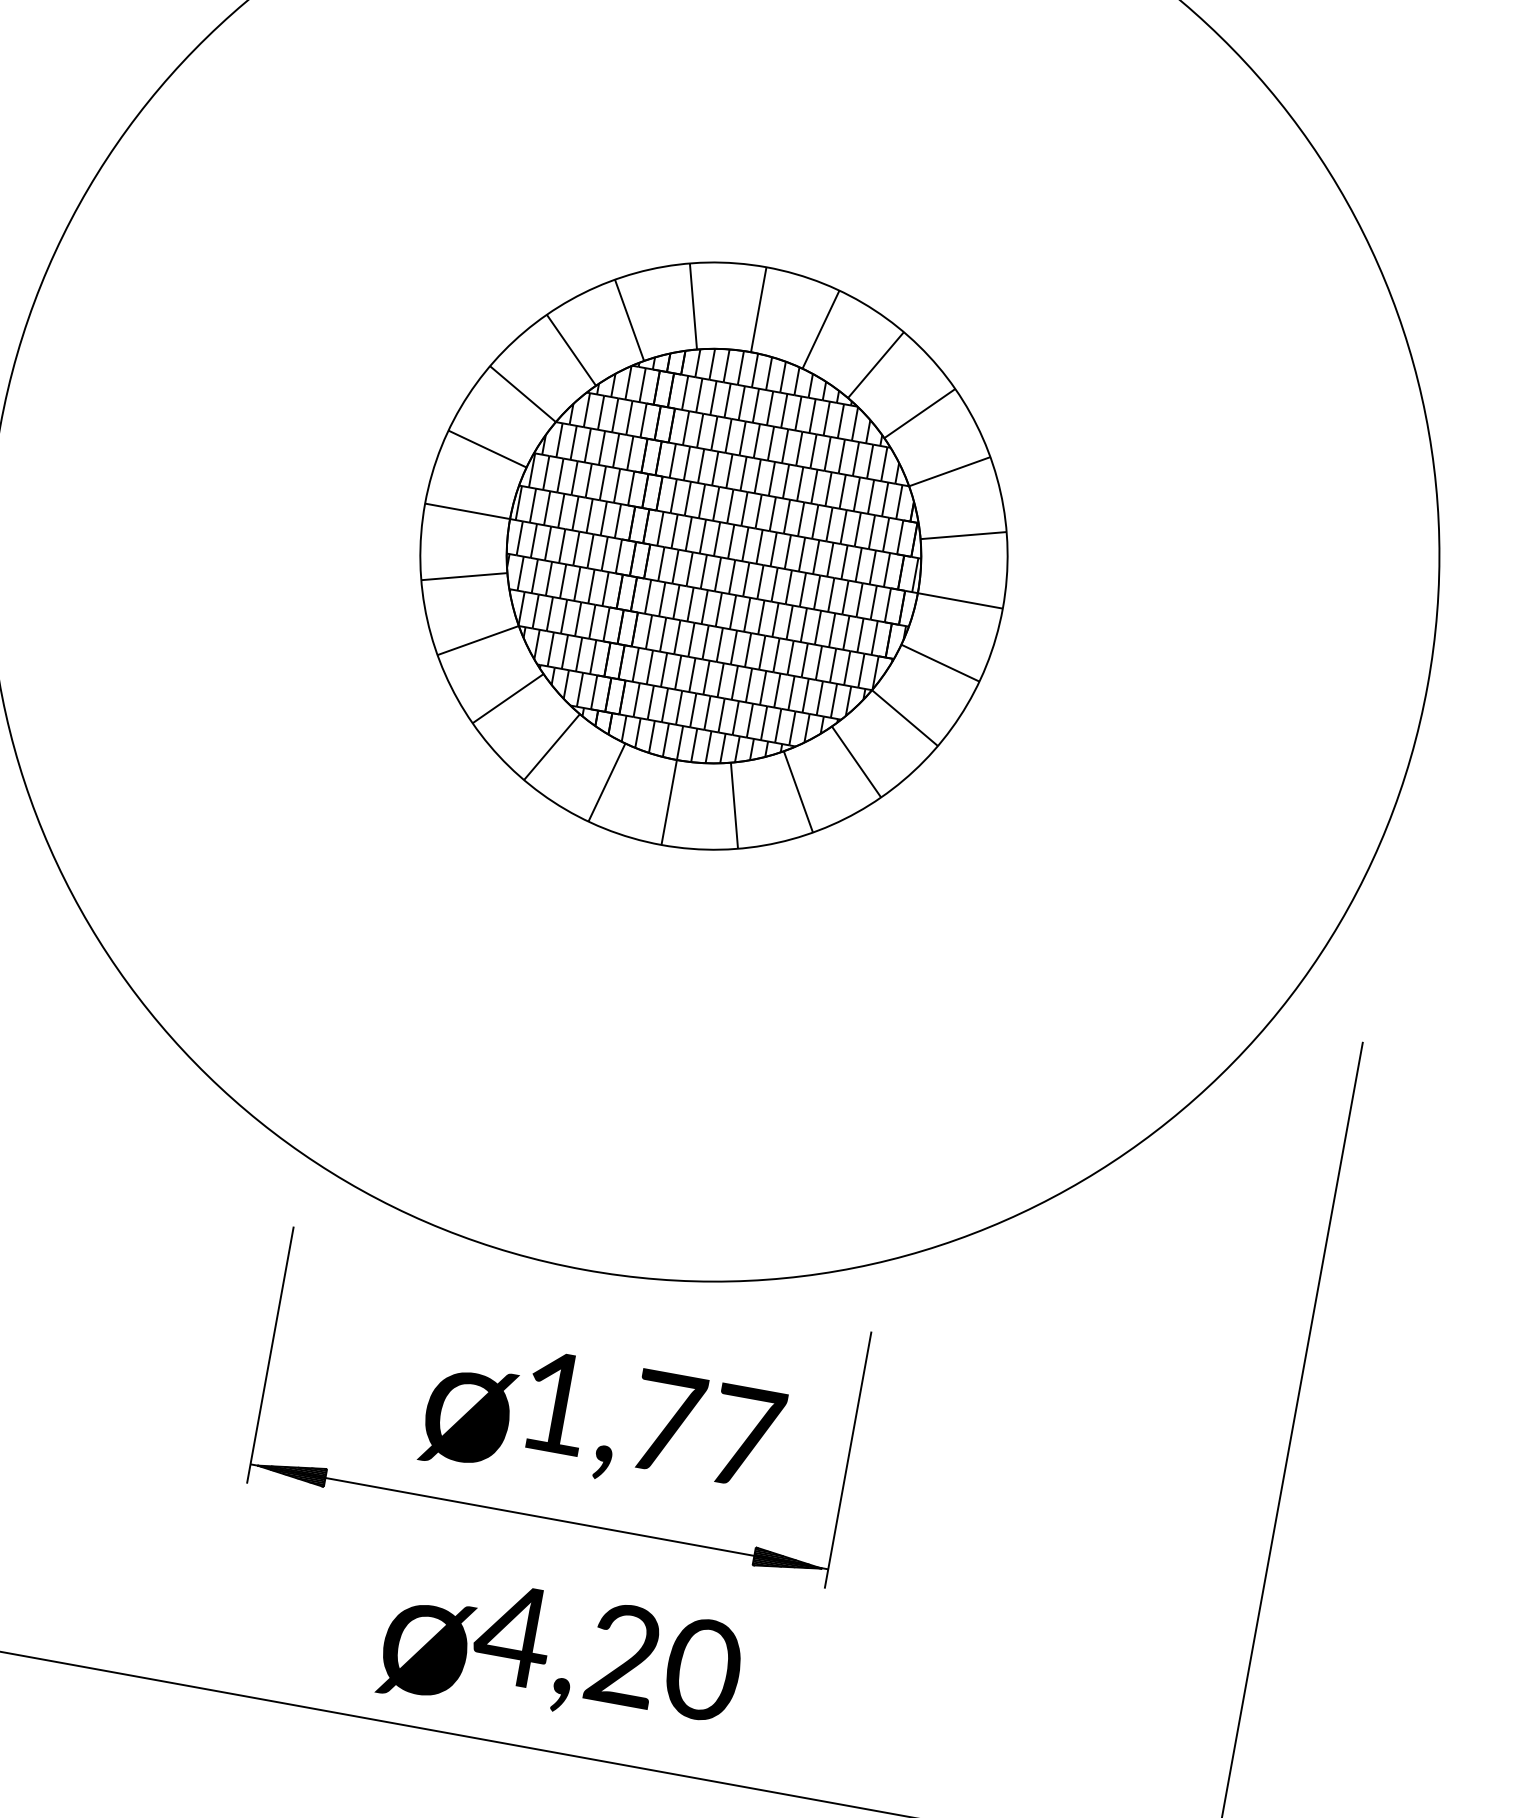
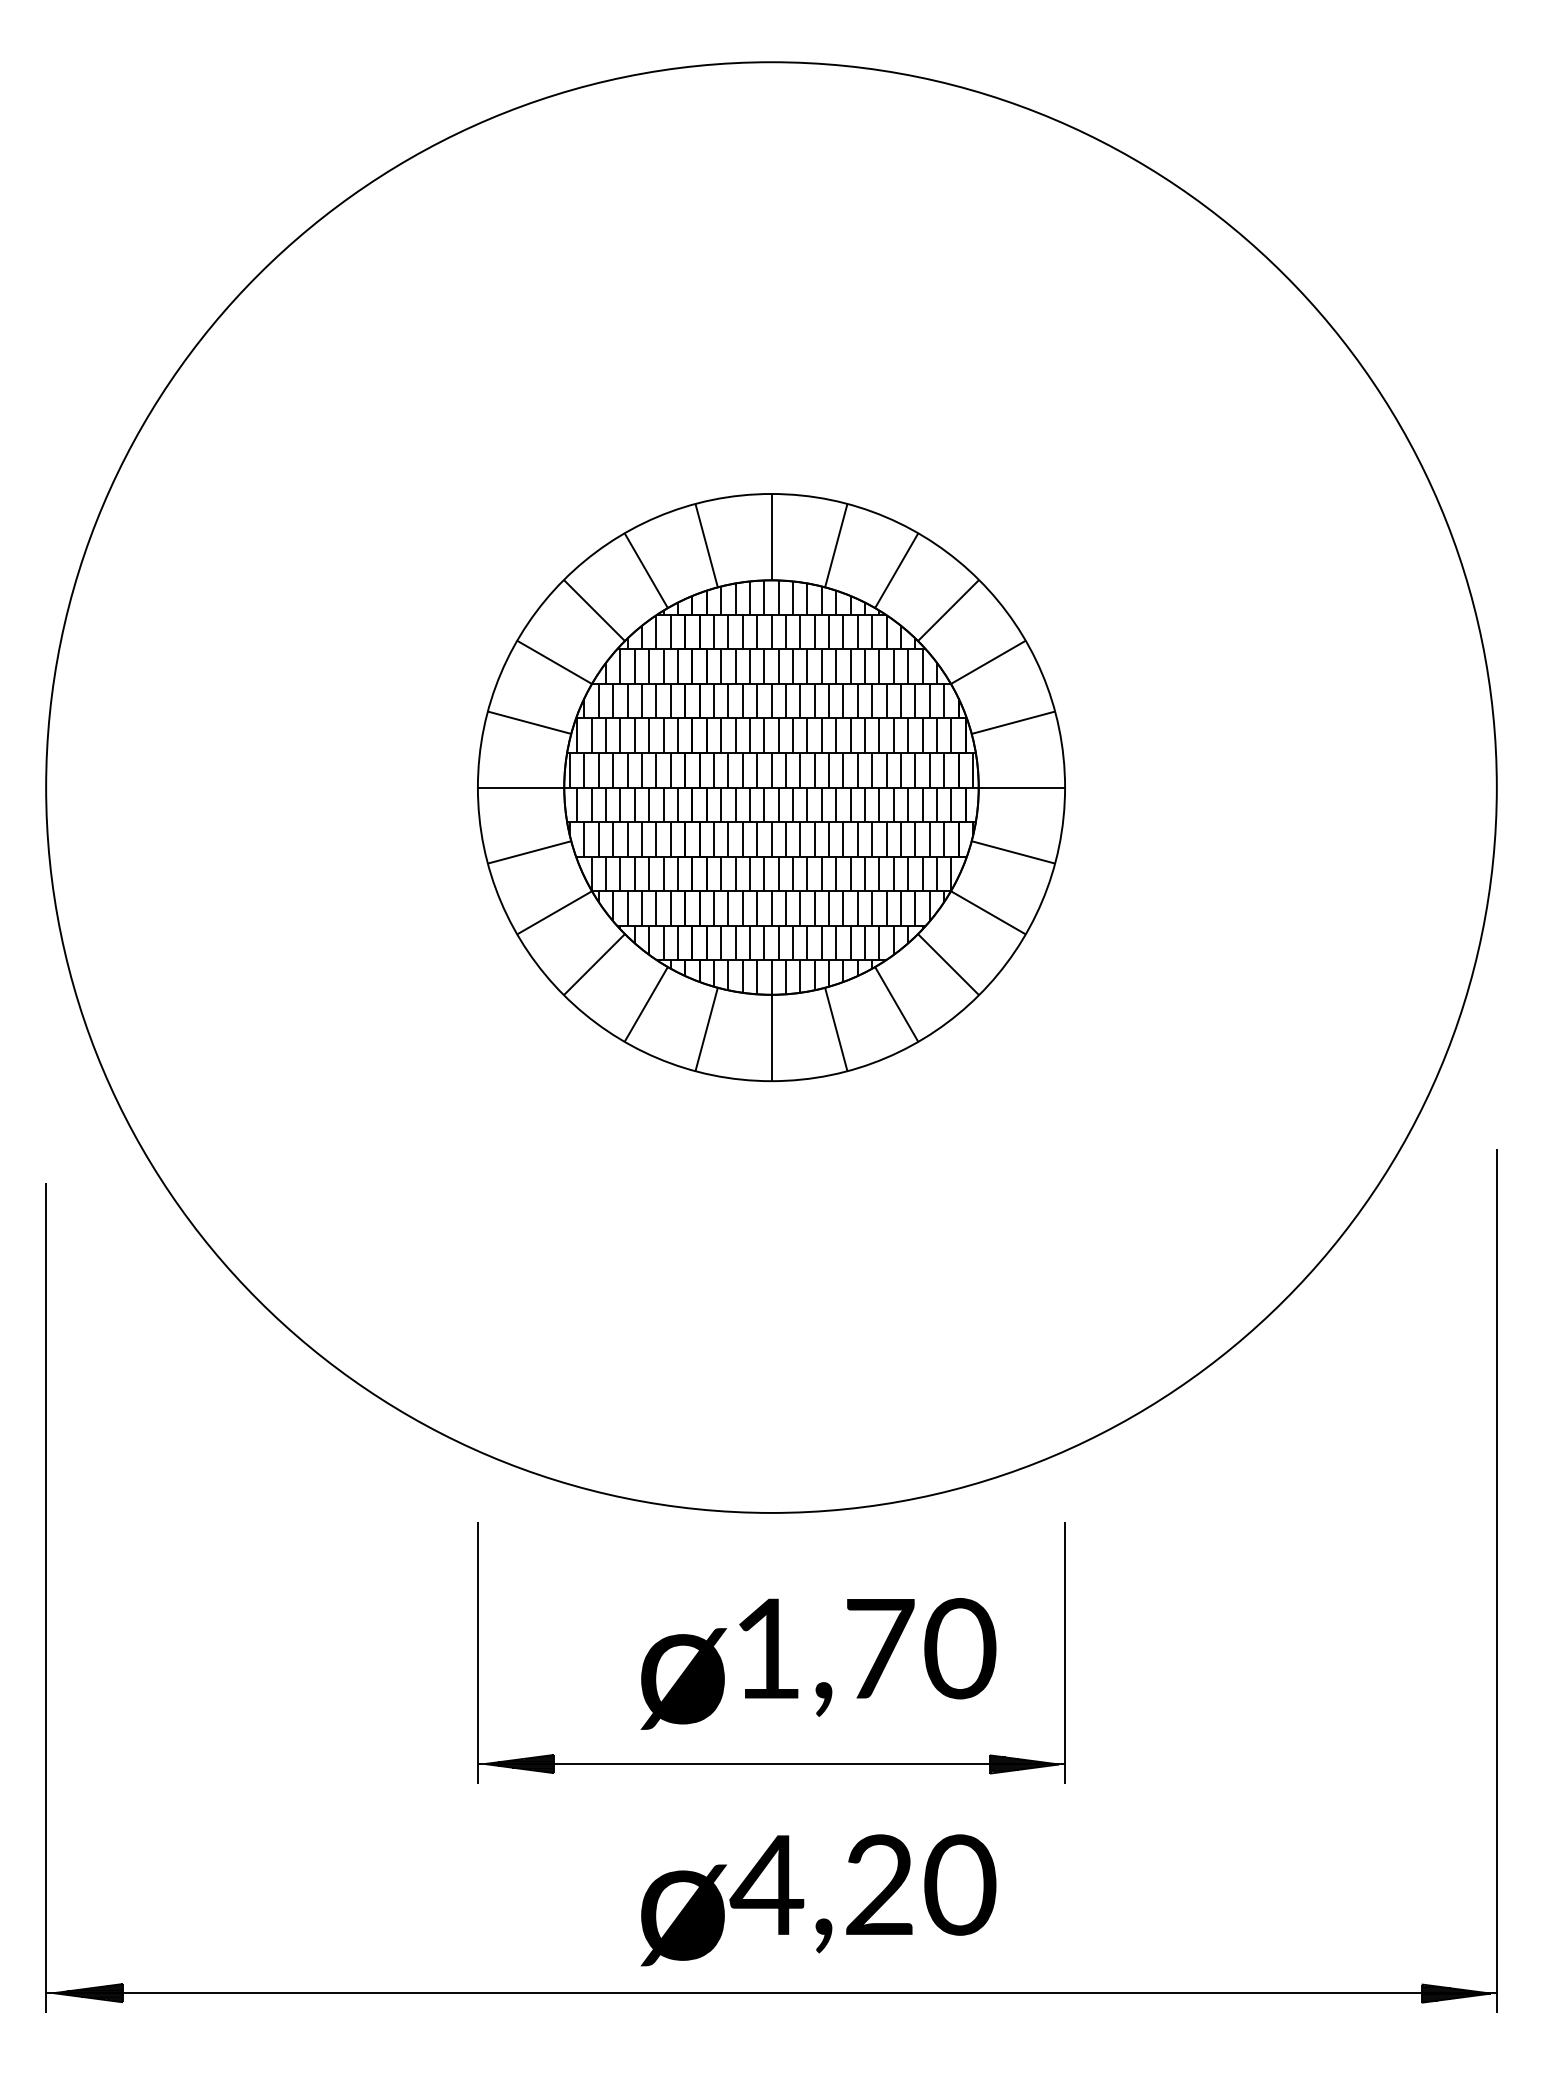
text: (746, 1436) -> (960, 1648), 1,77 -> 1,70

